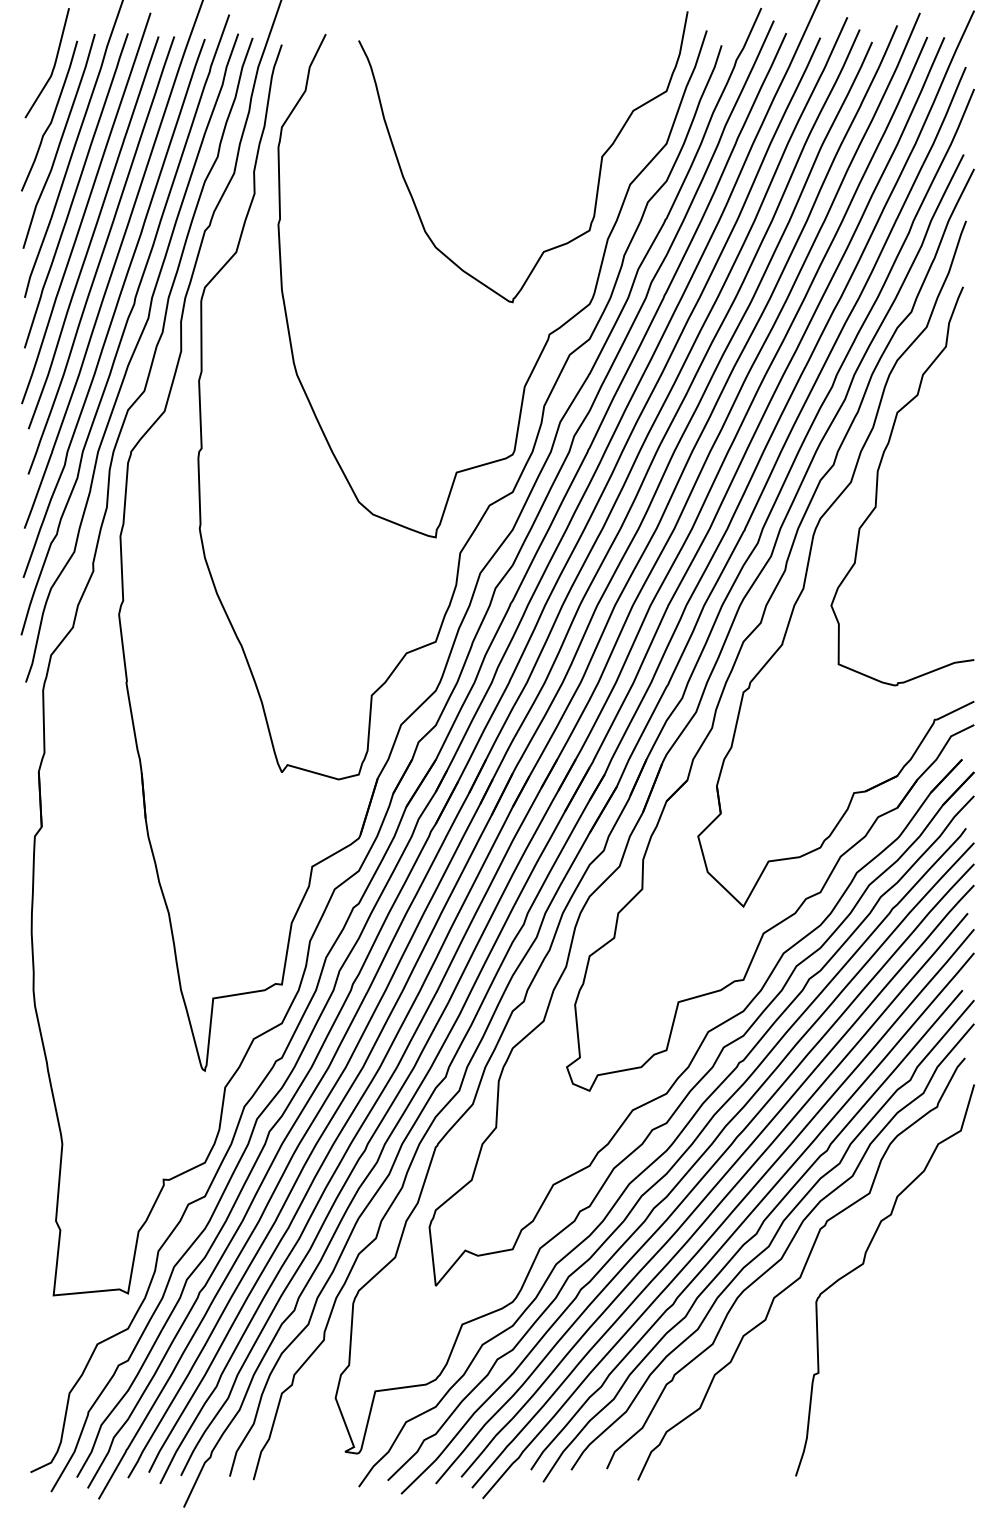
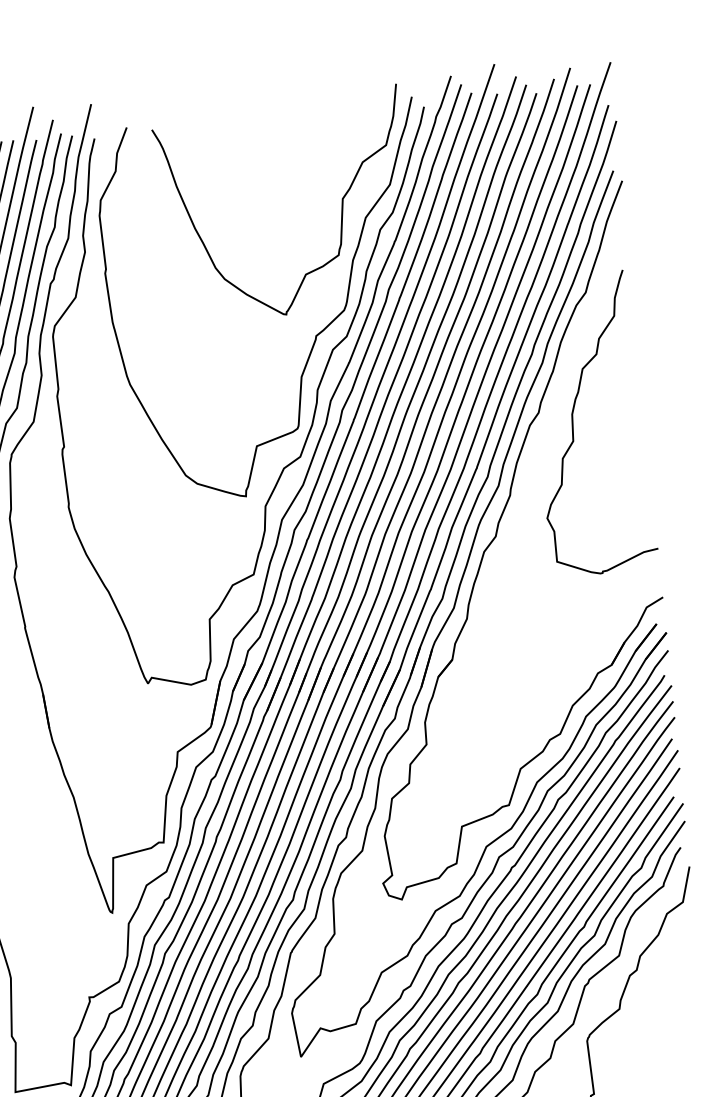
part: (810, 557) -> (528, 483), removed

